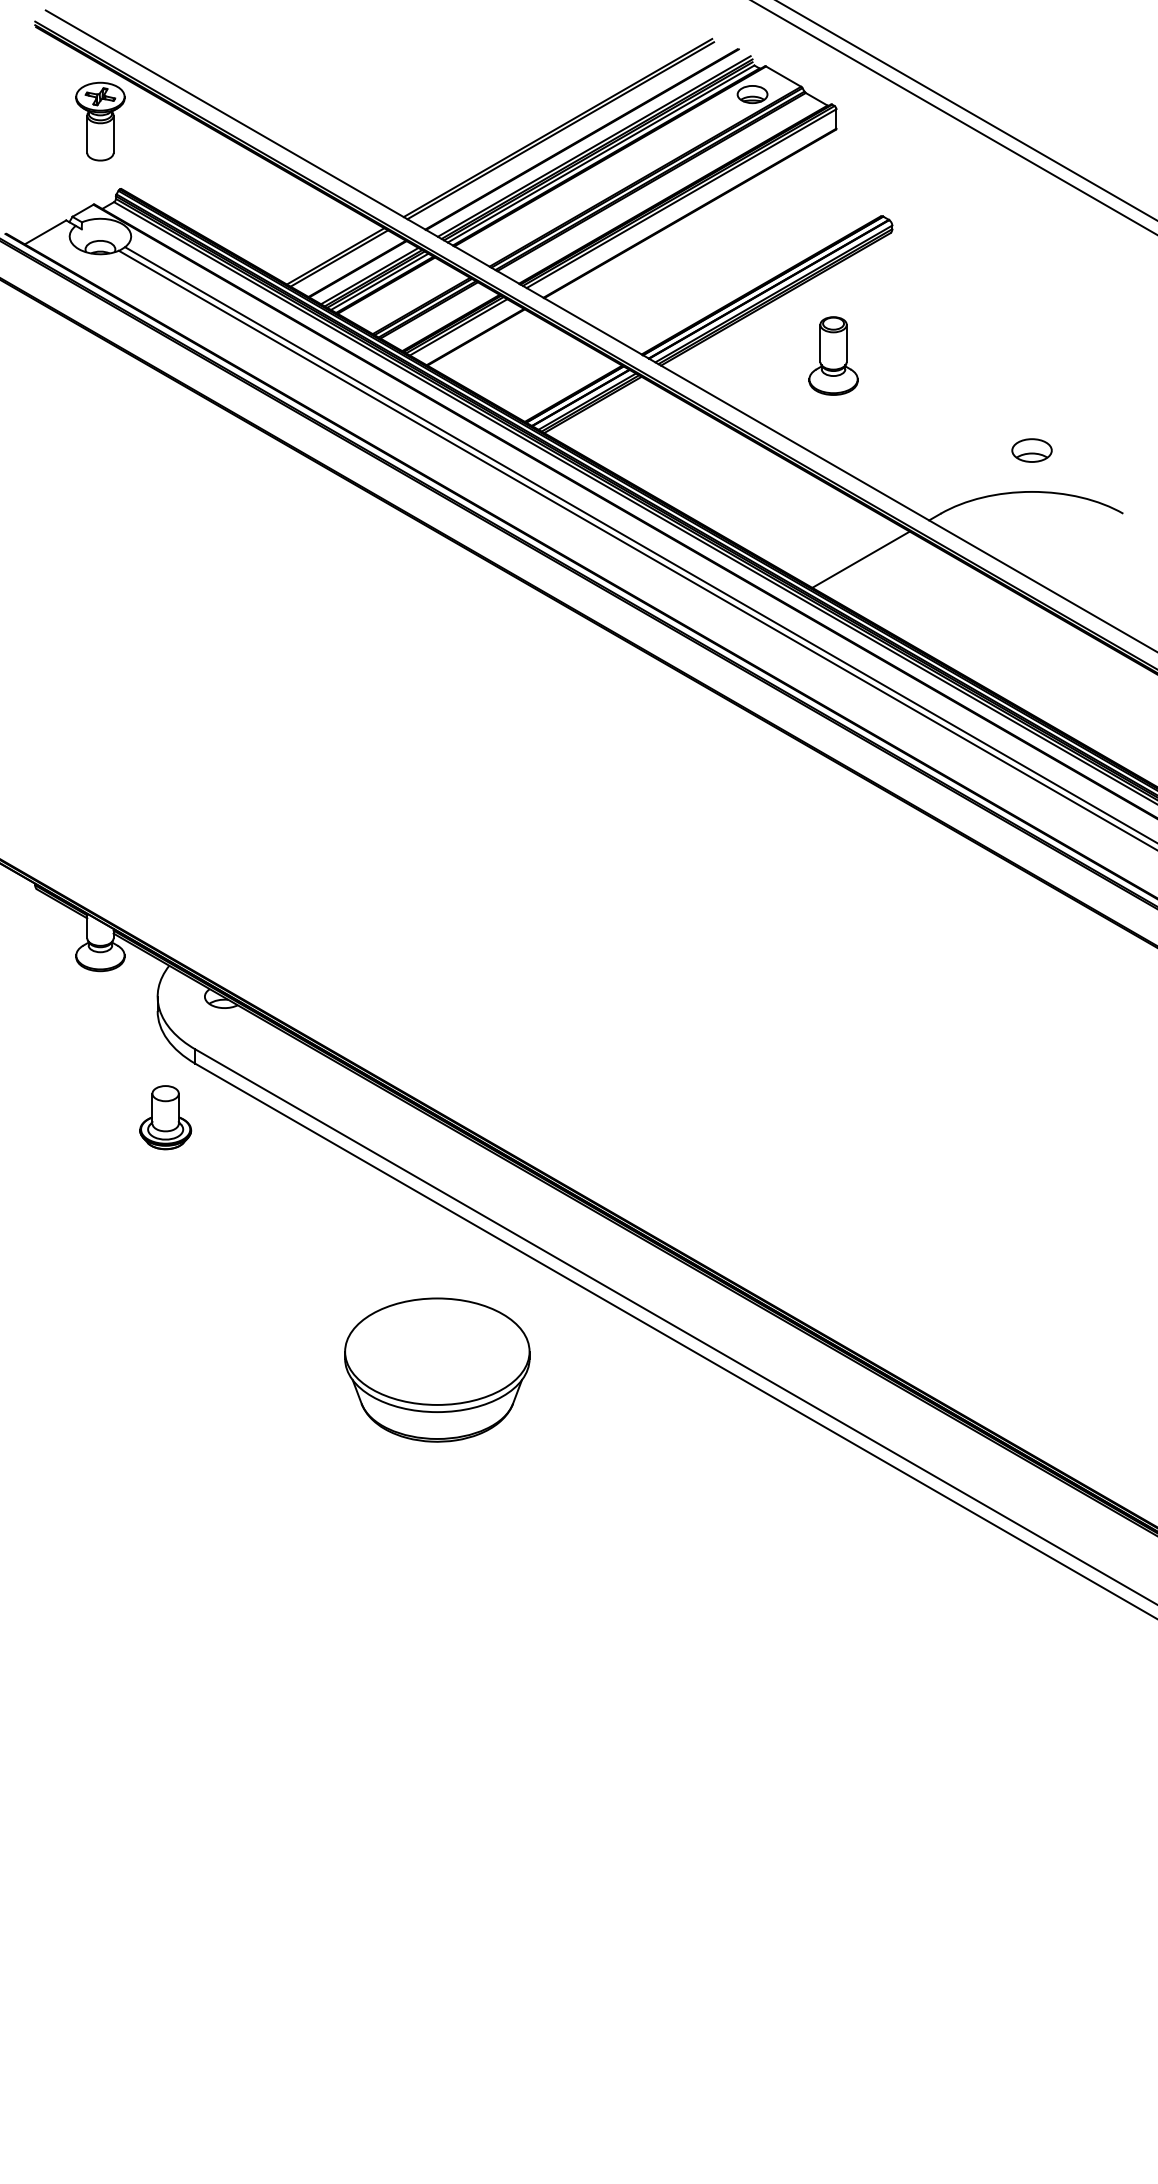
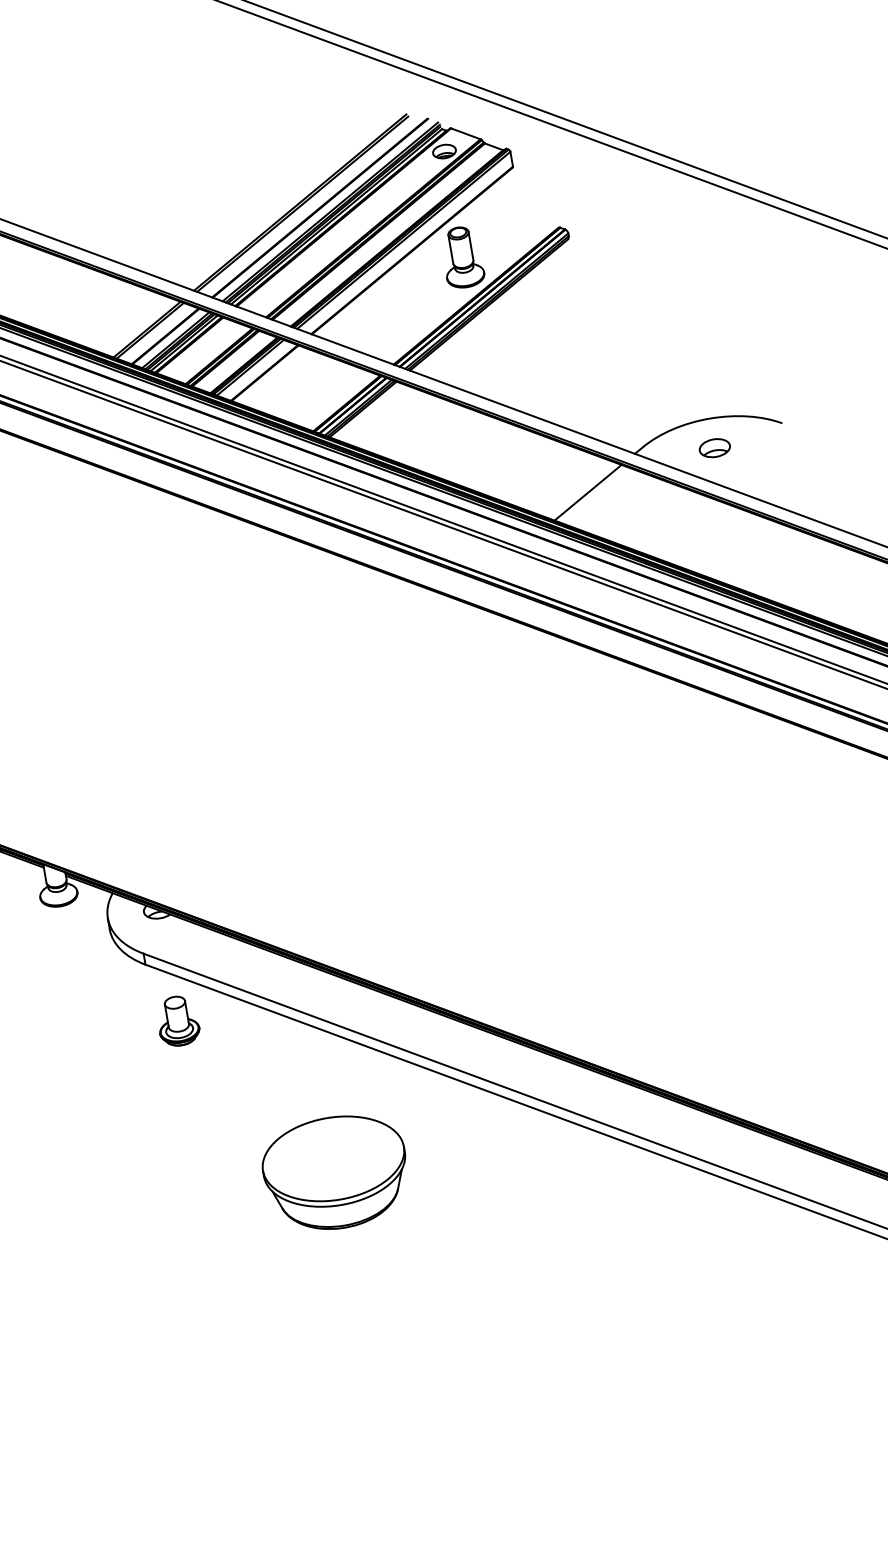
part: (833, 355) -> (462, 256), moved
part: (1031, 450) -> (714, 448), moved
part: (165, 1117) -> (177, 1020), moved
part: (437, 1369) -> (335, 1172), moved

